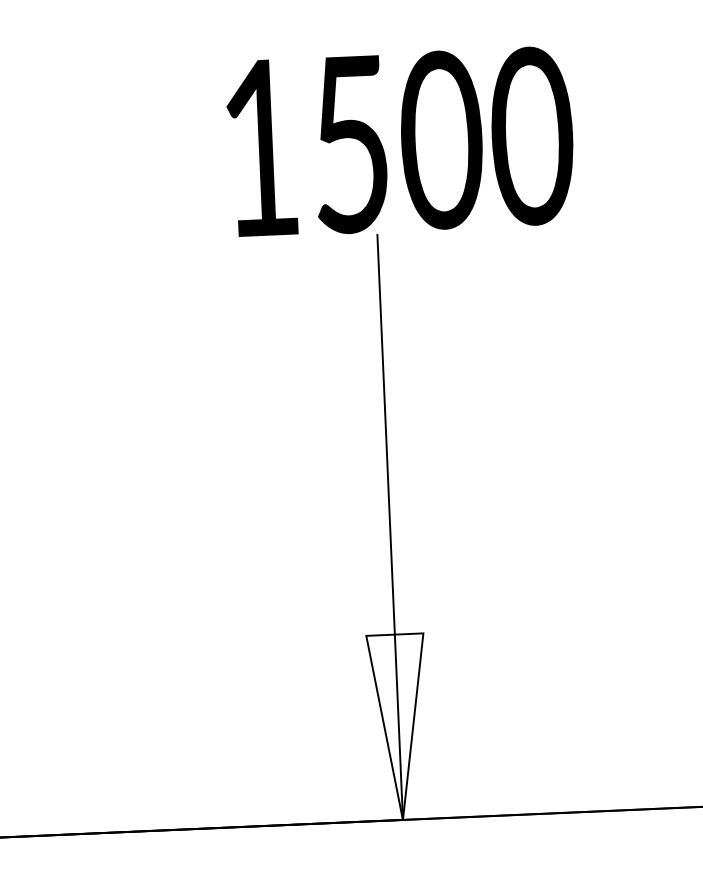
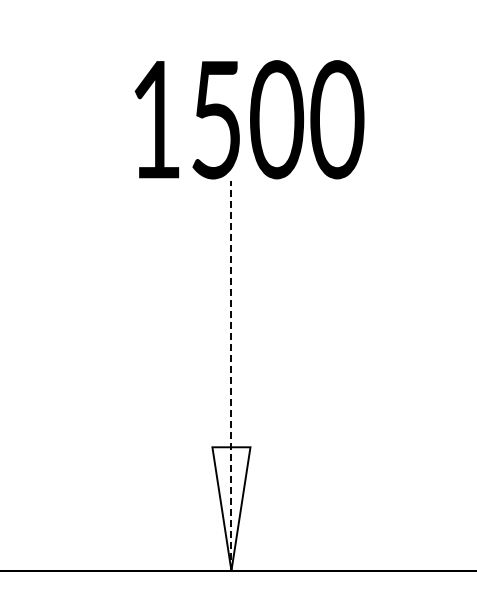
line: (390, 526) -> (231, 375), solid -> dashed

